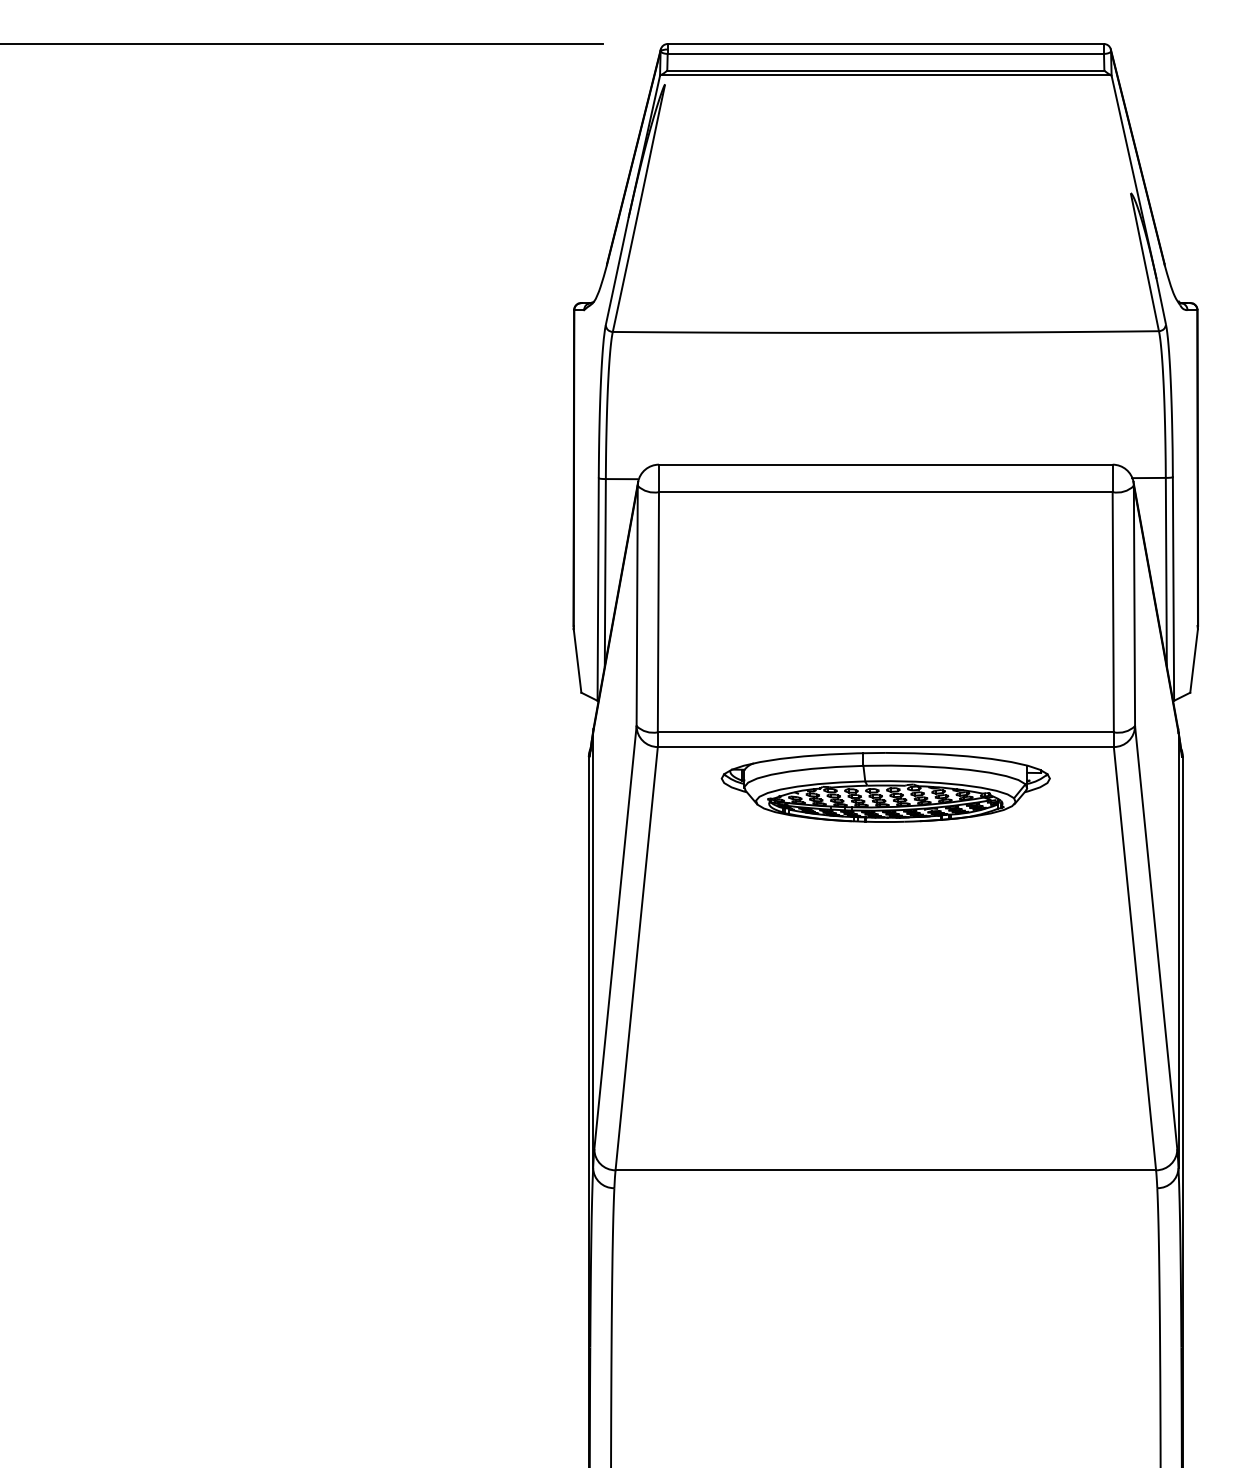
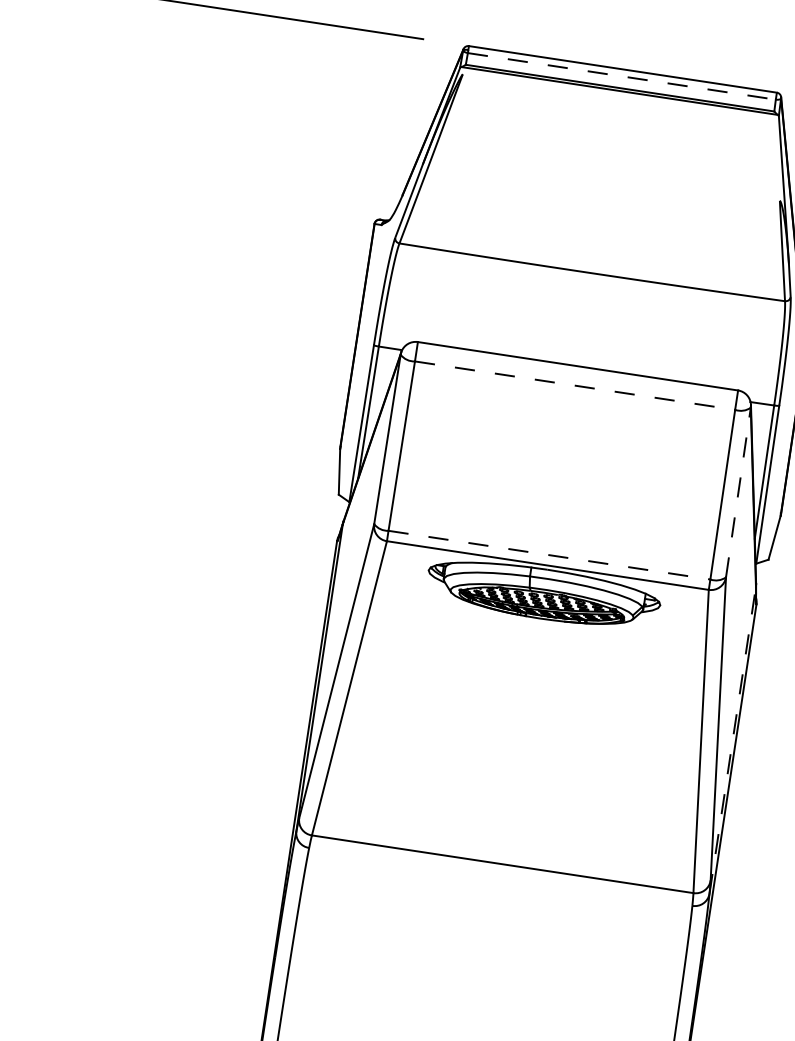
line: (886, 53) -> (622, 76), solid -> dashed
line: (885, 492) -> (574, 385), solid -> dashed
line: (1134, 605) -> (738, 492), solid -> dashed
line: (886, 732) -> (549, 555), solid -> dashed
line: (1178, 950) -> (732, 740), solid -> dashed

